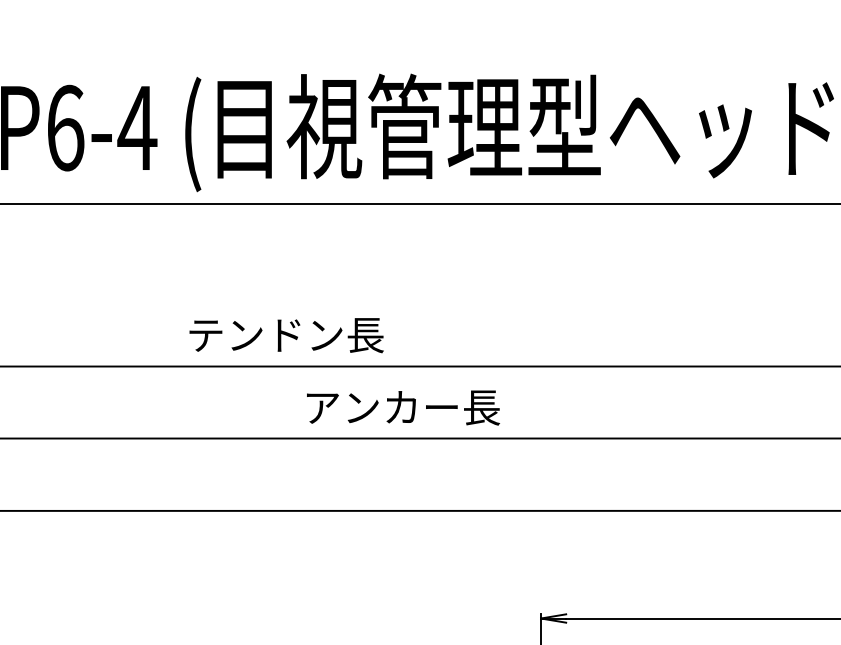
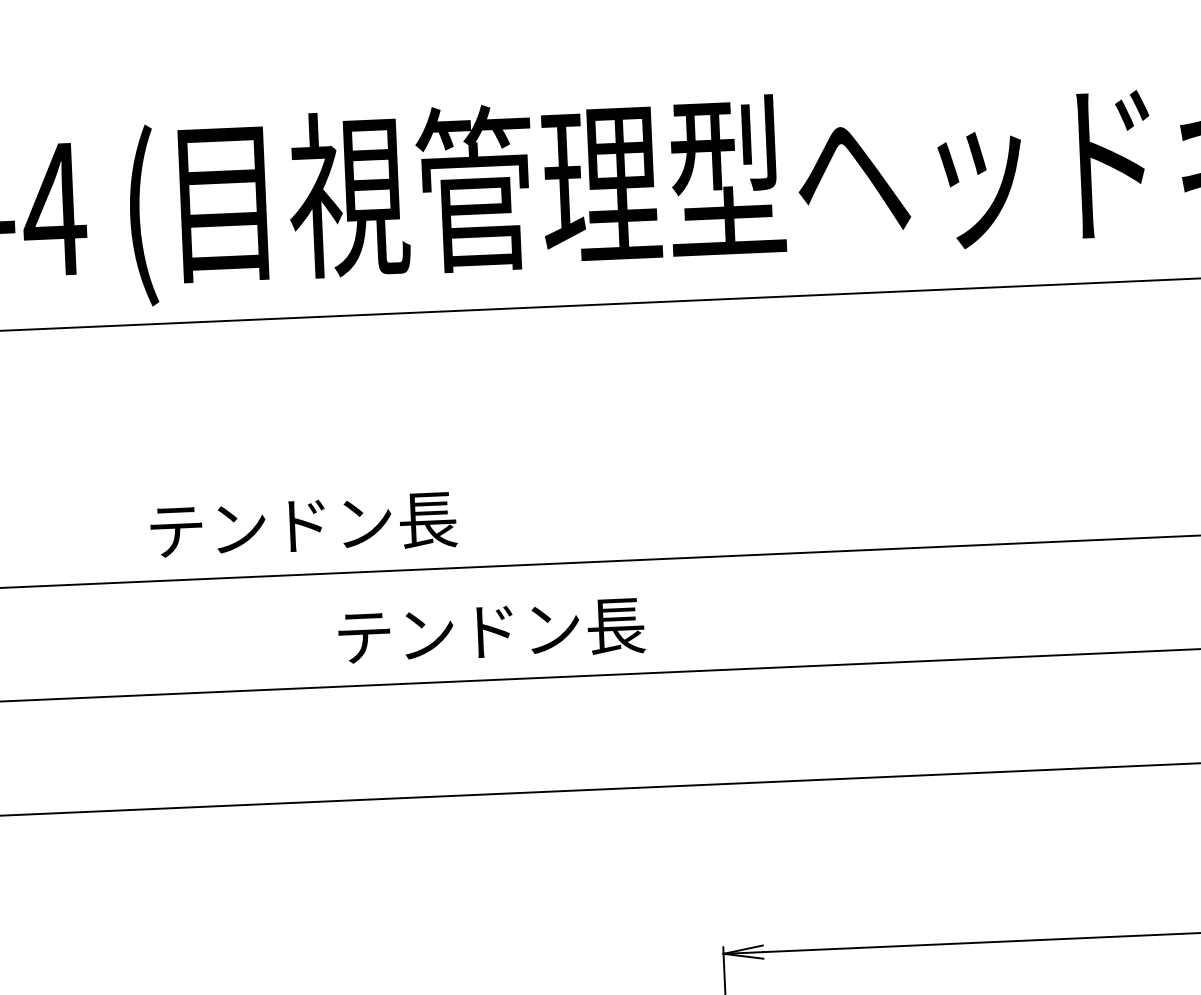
text: (381, 407) -> (457, 632), アンカー長 -> テンドン長

